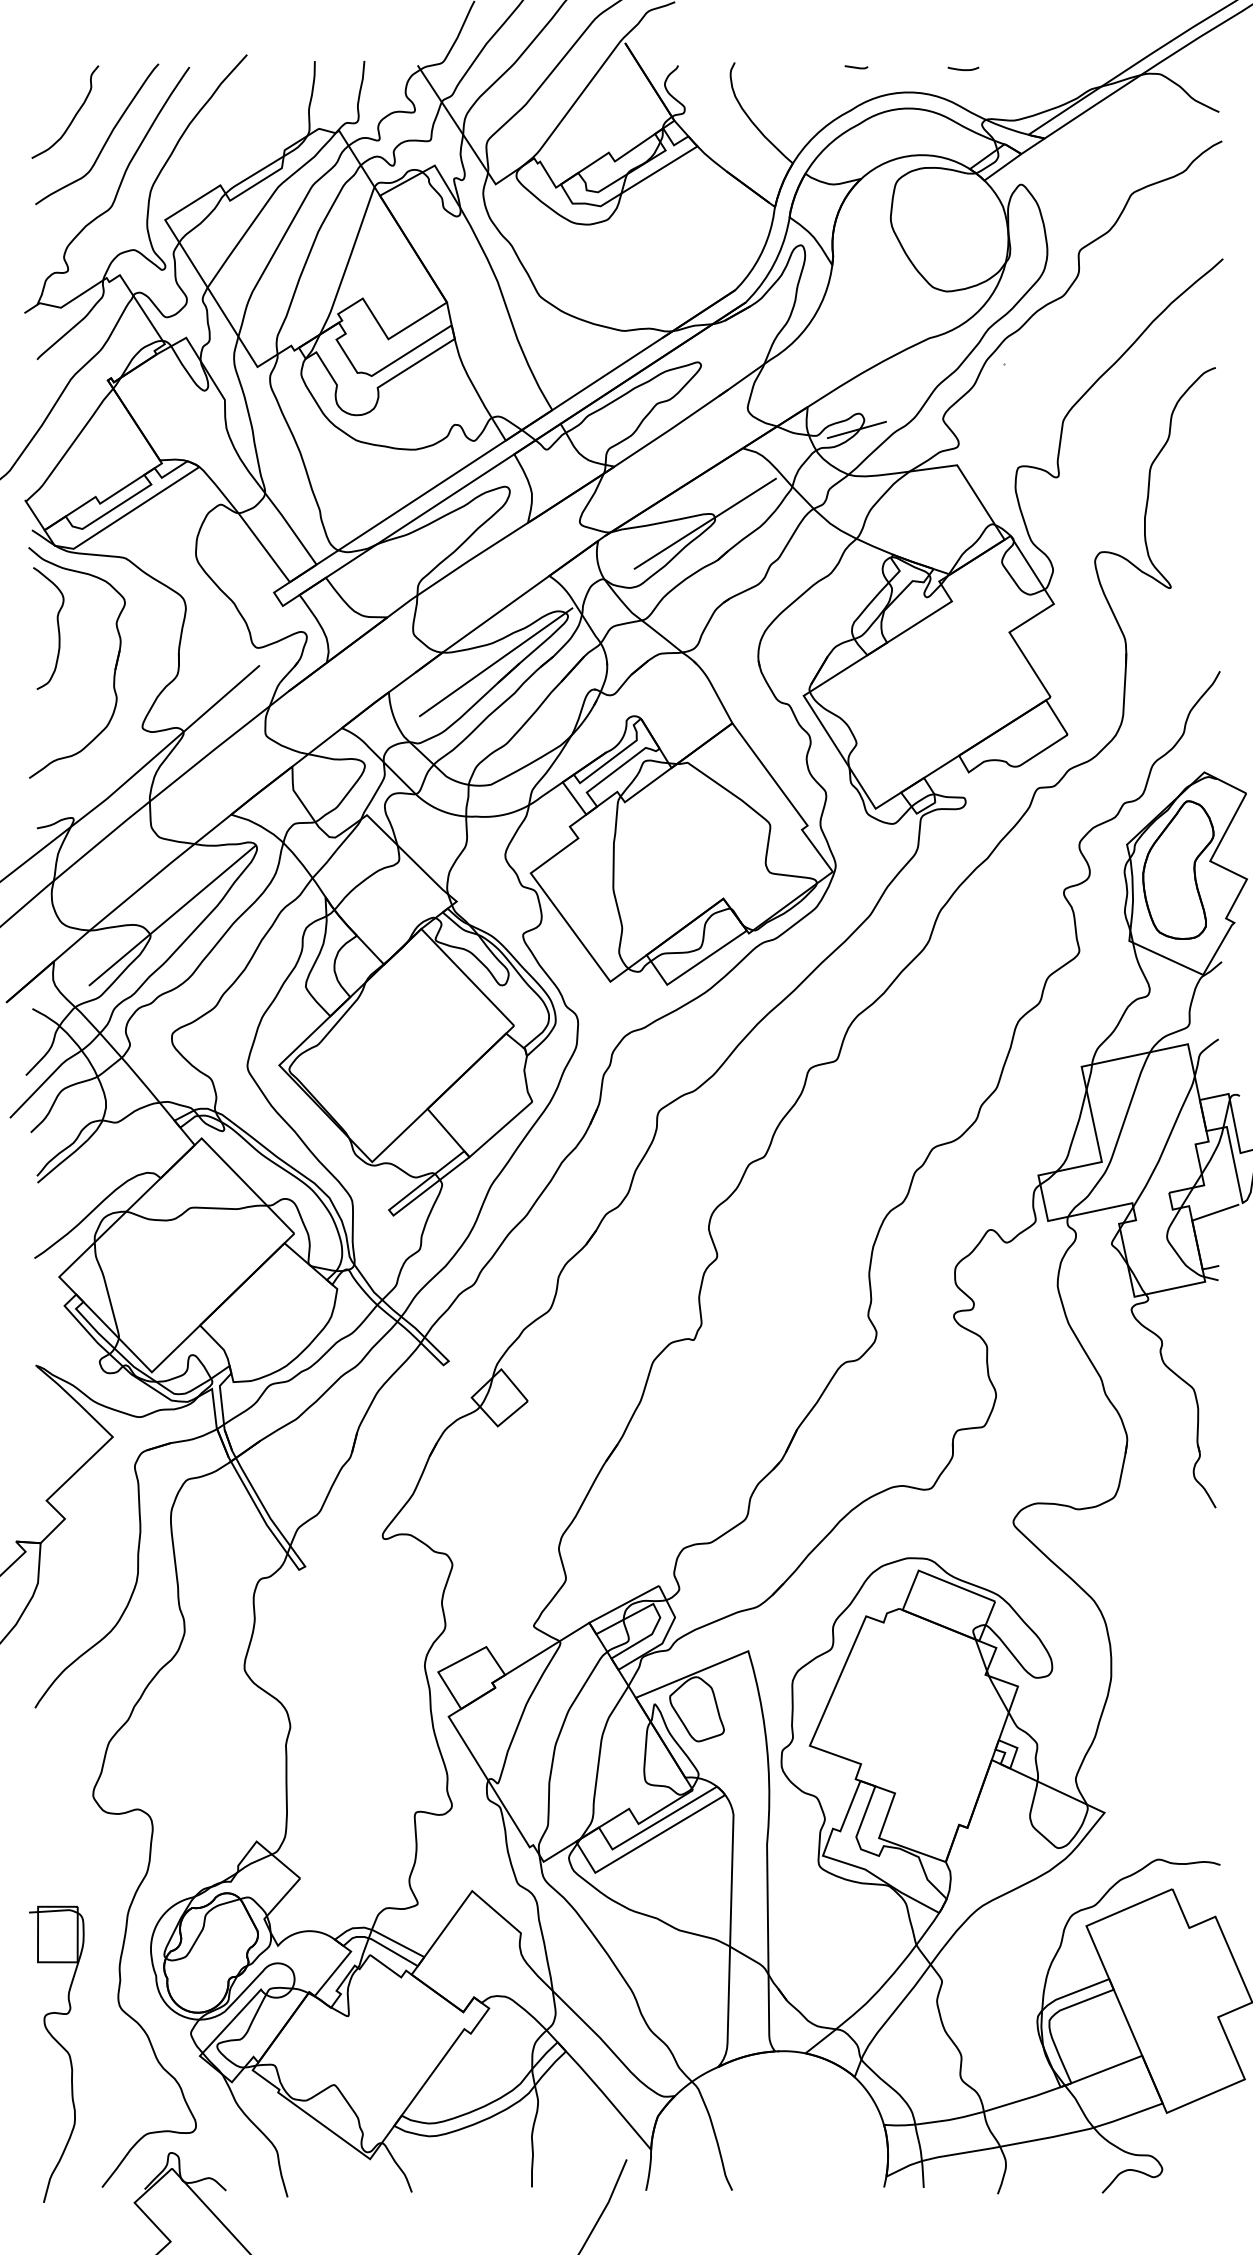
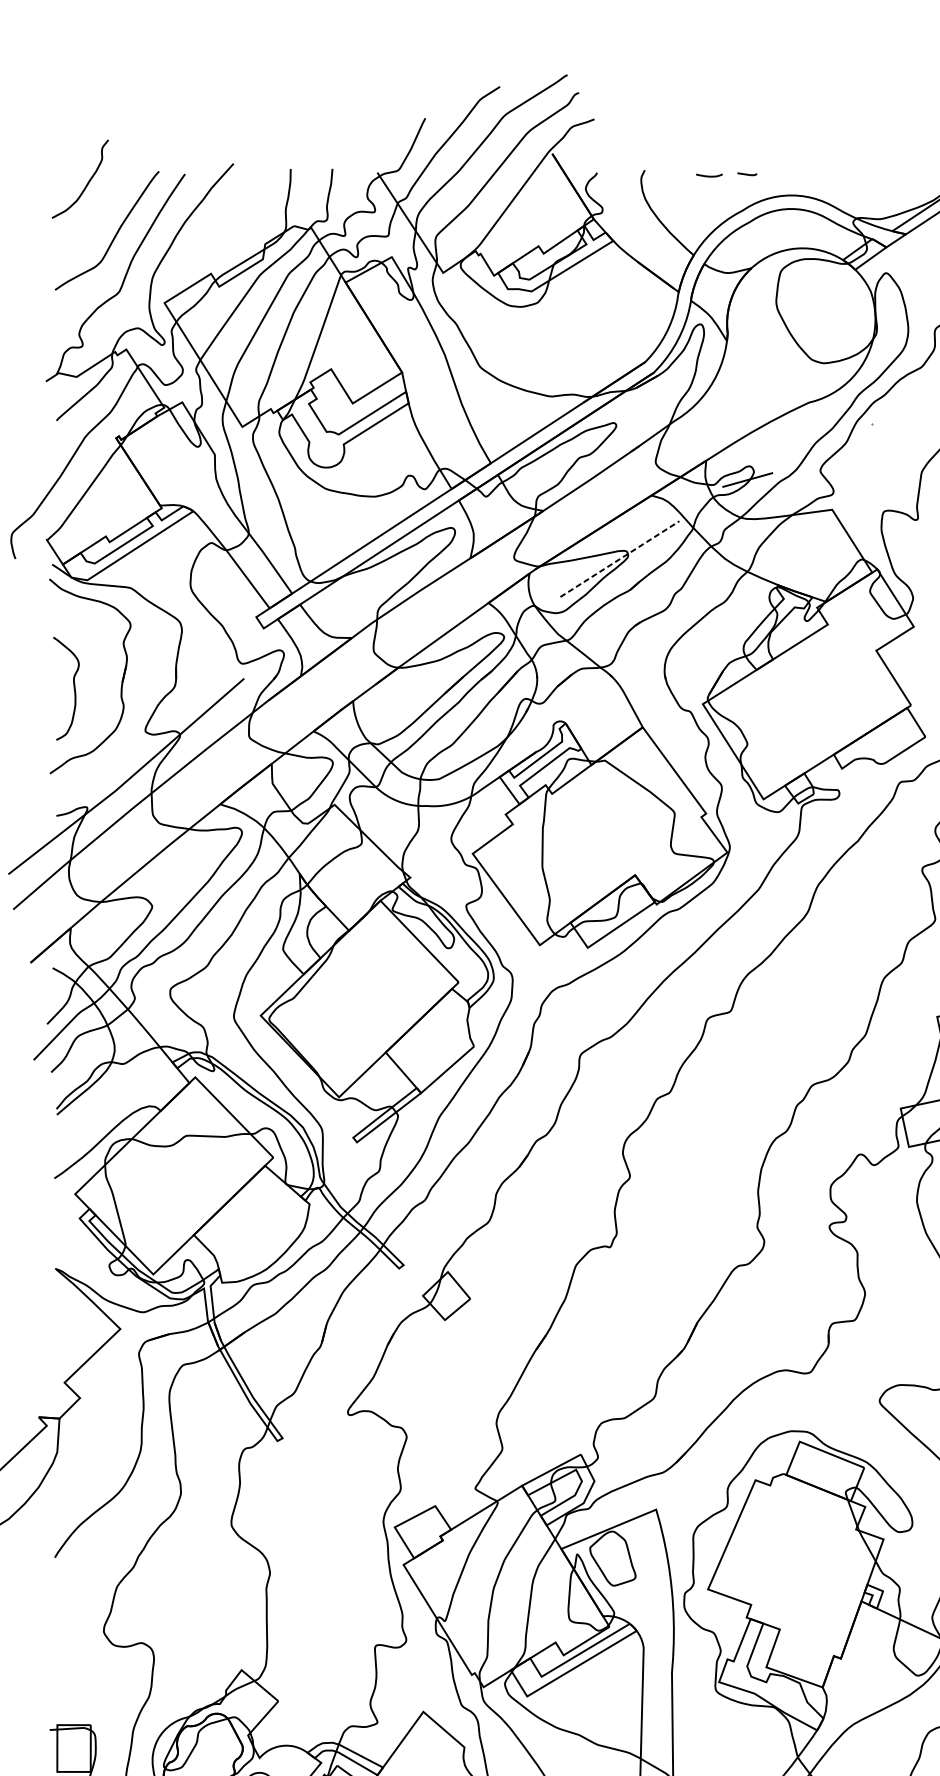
curve: (963, 69) -> (709, 176), moved
curve: (74, 115) -> (88, 182), moved
line: (705, 523) -> (620, 558), solid -> dashed
curve: (57, 628) -> (73, 688), moved
line: (495, 662) -> (443, 676), removed
line: (172, 915) -> (170, 889), removed

